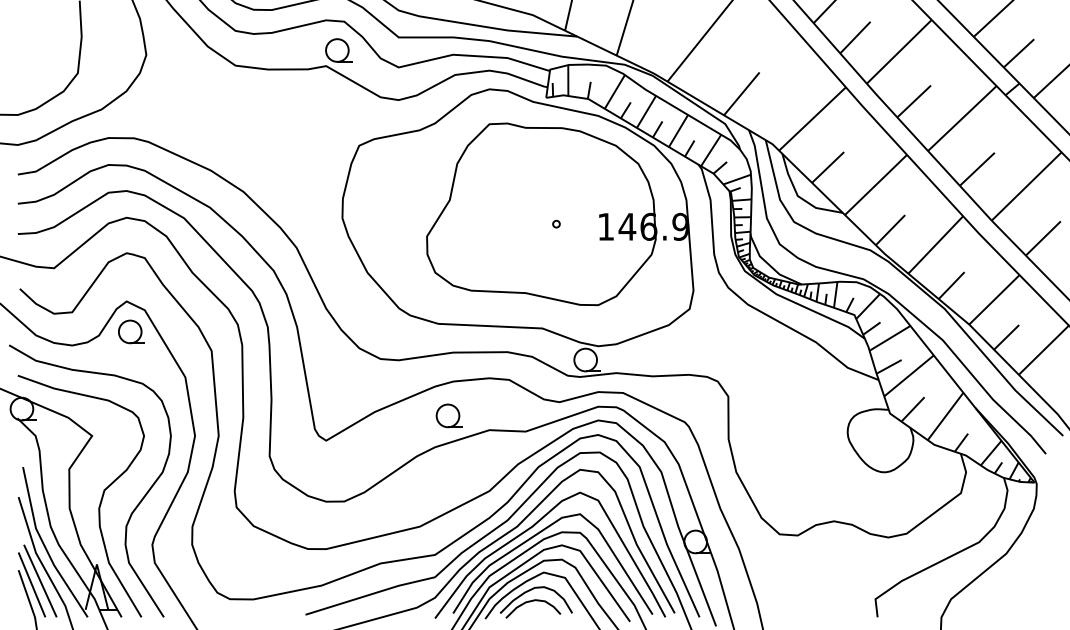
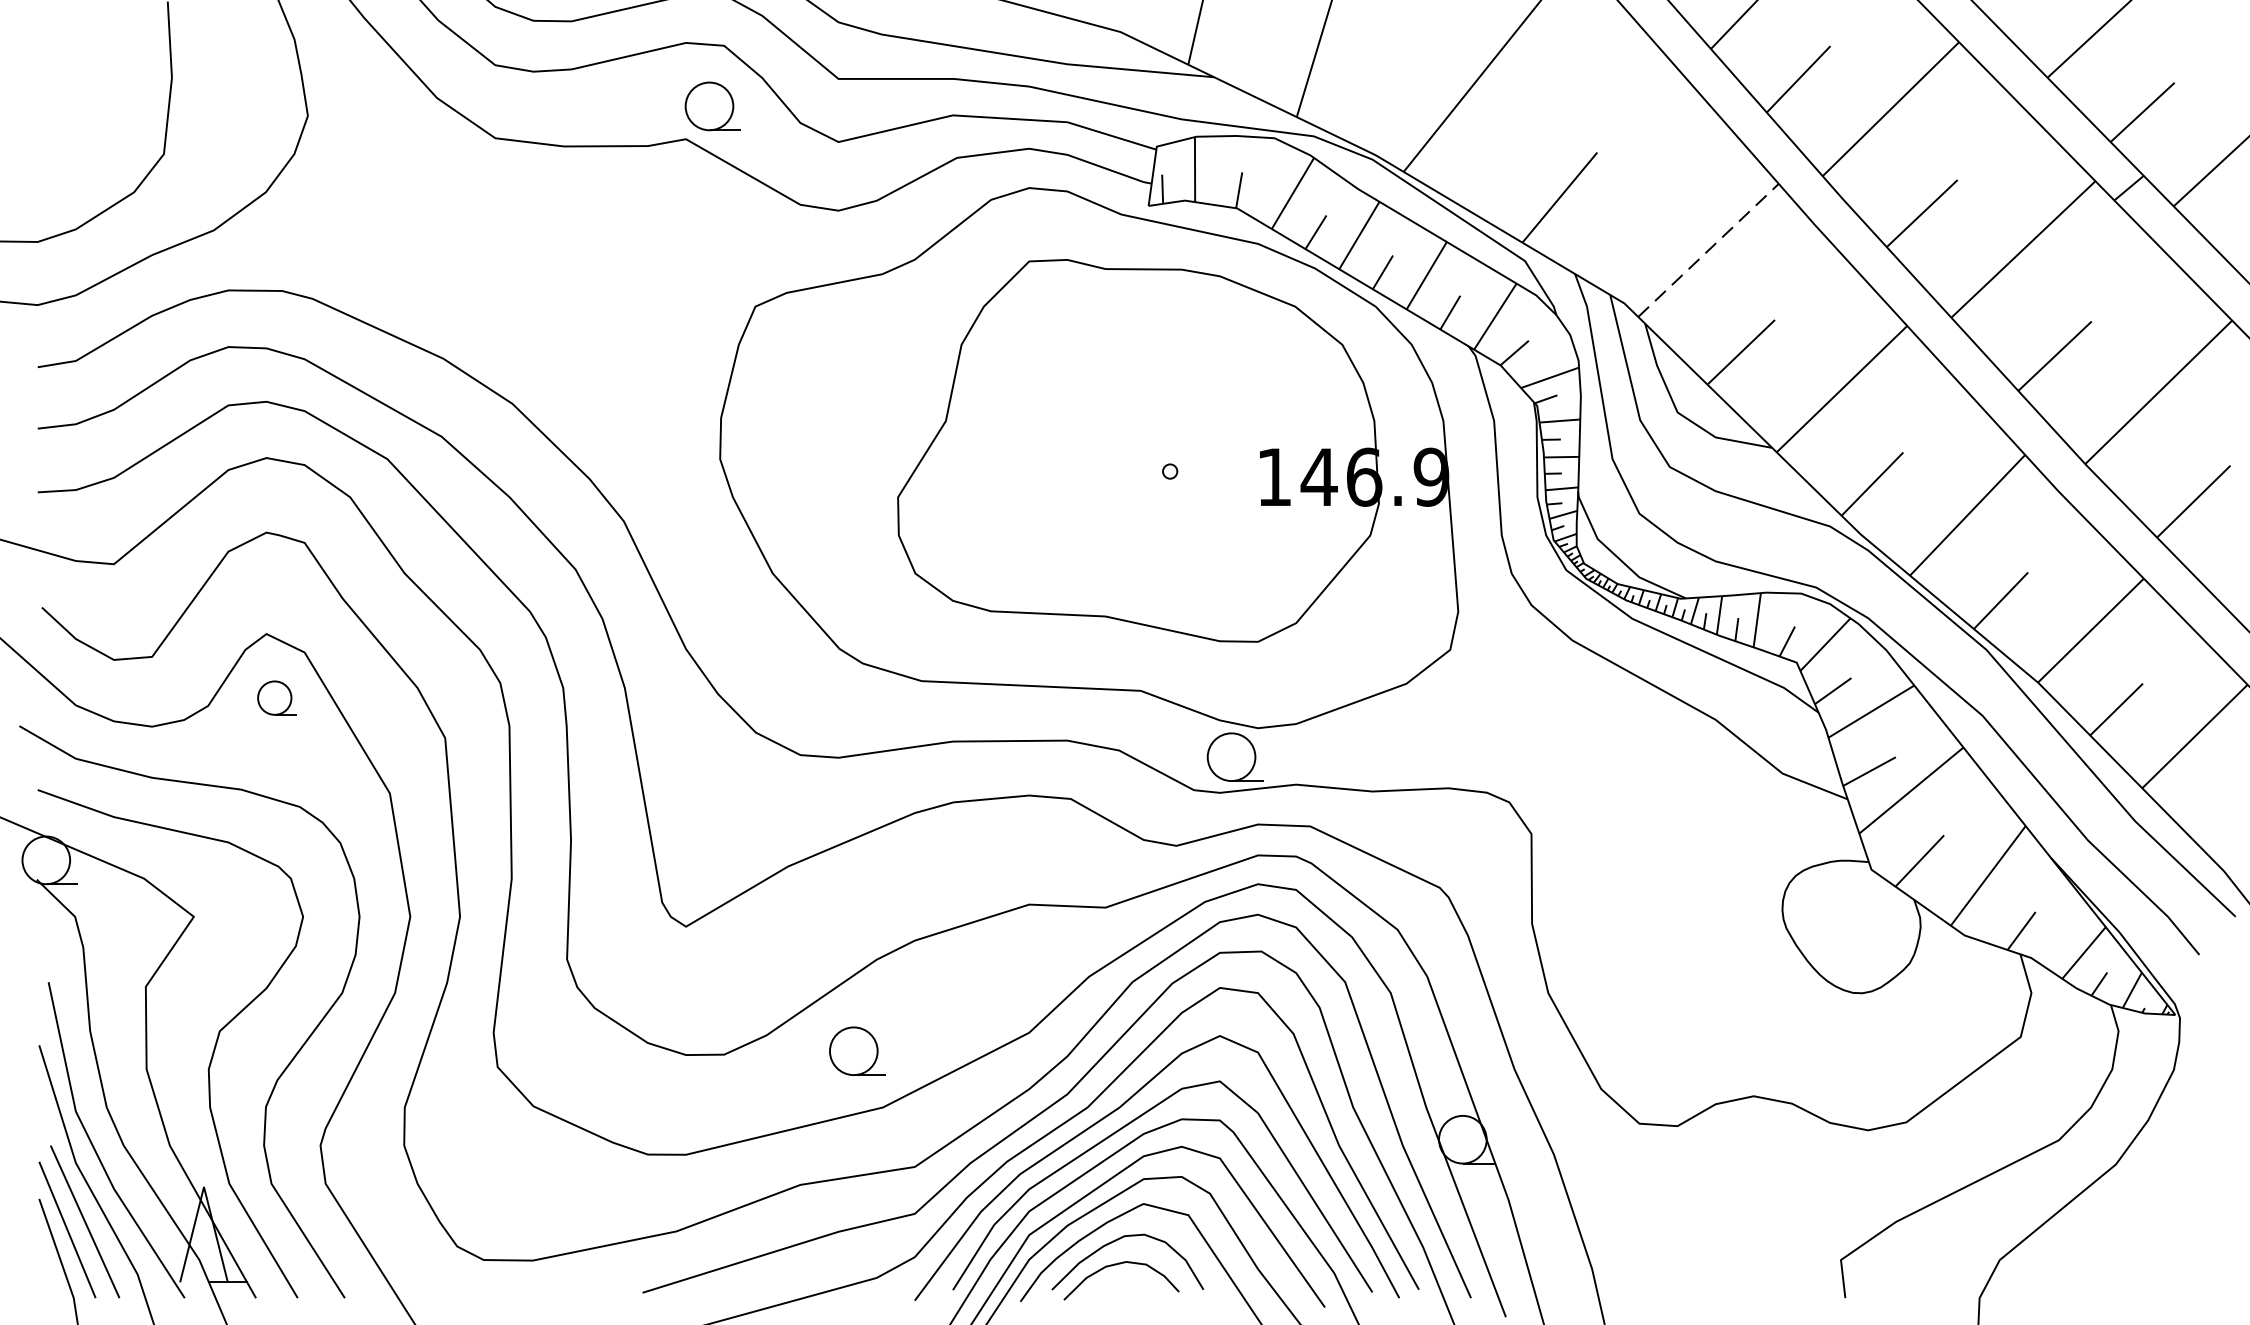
line: (812, 118) -> (1708, 249), solid -> dashed
part: (131, 331) -> (276, 697), size x0.7
part: (448, 415) -> (854, 1050), moved

